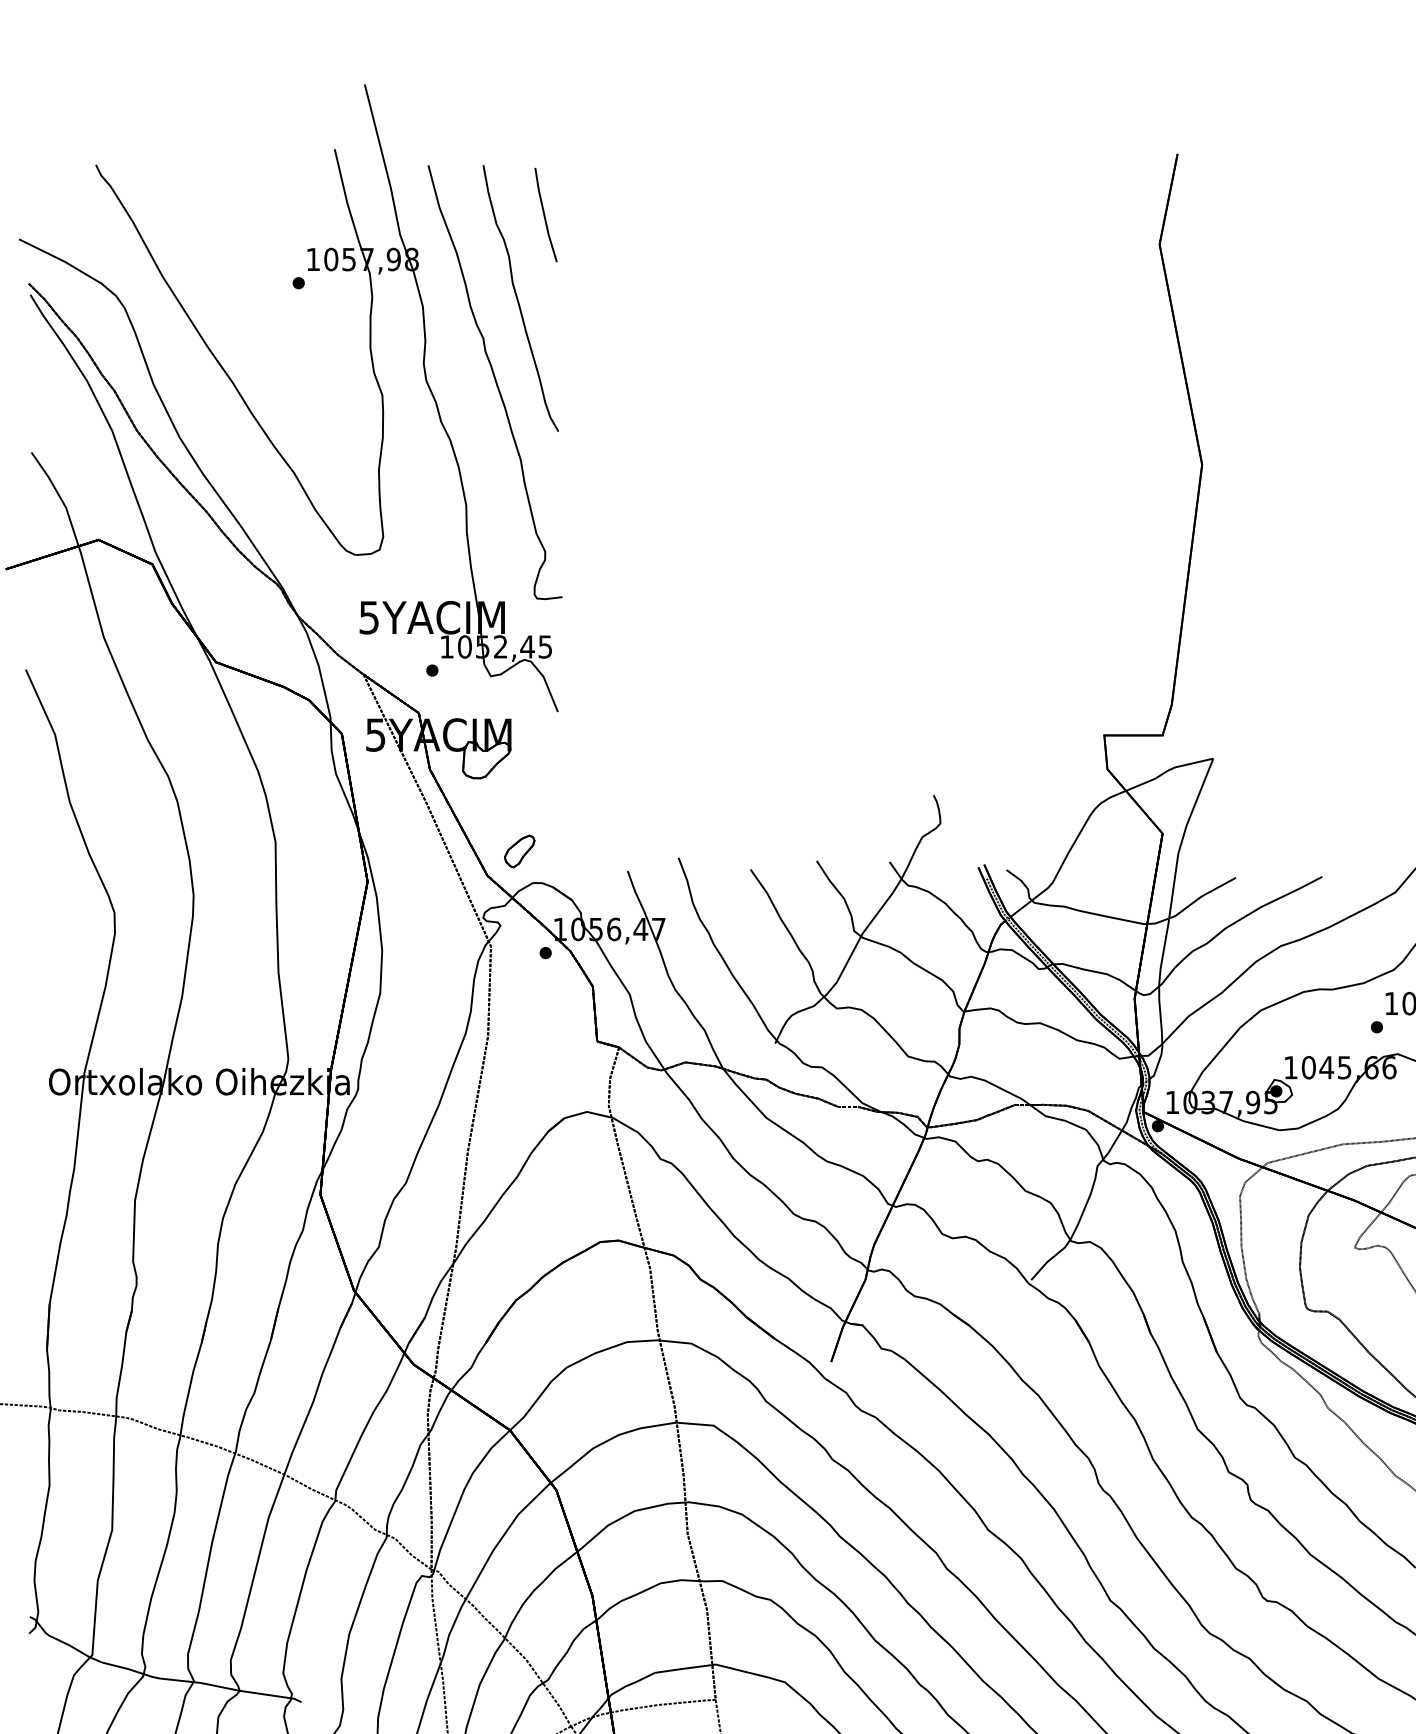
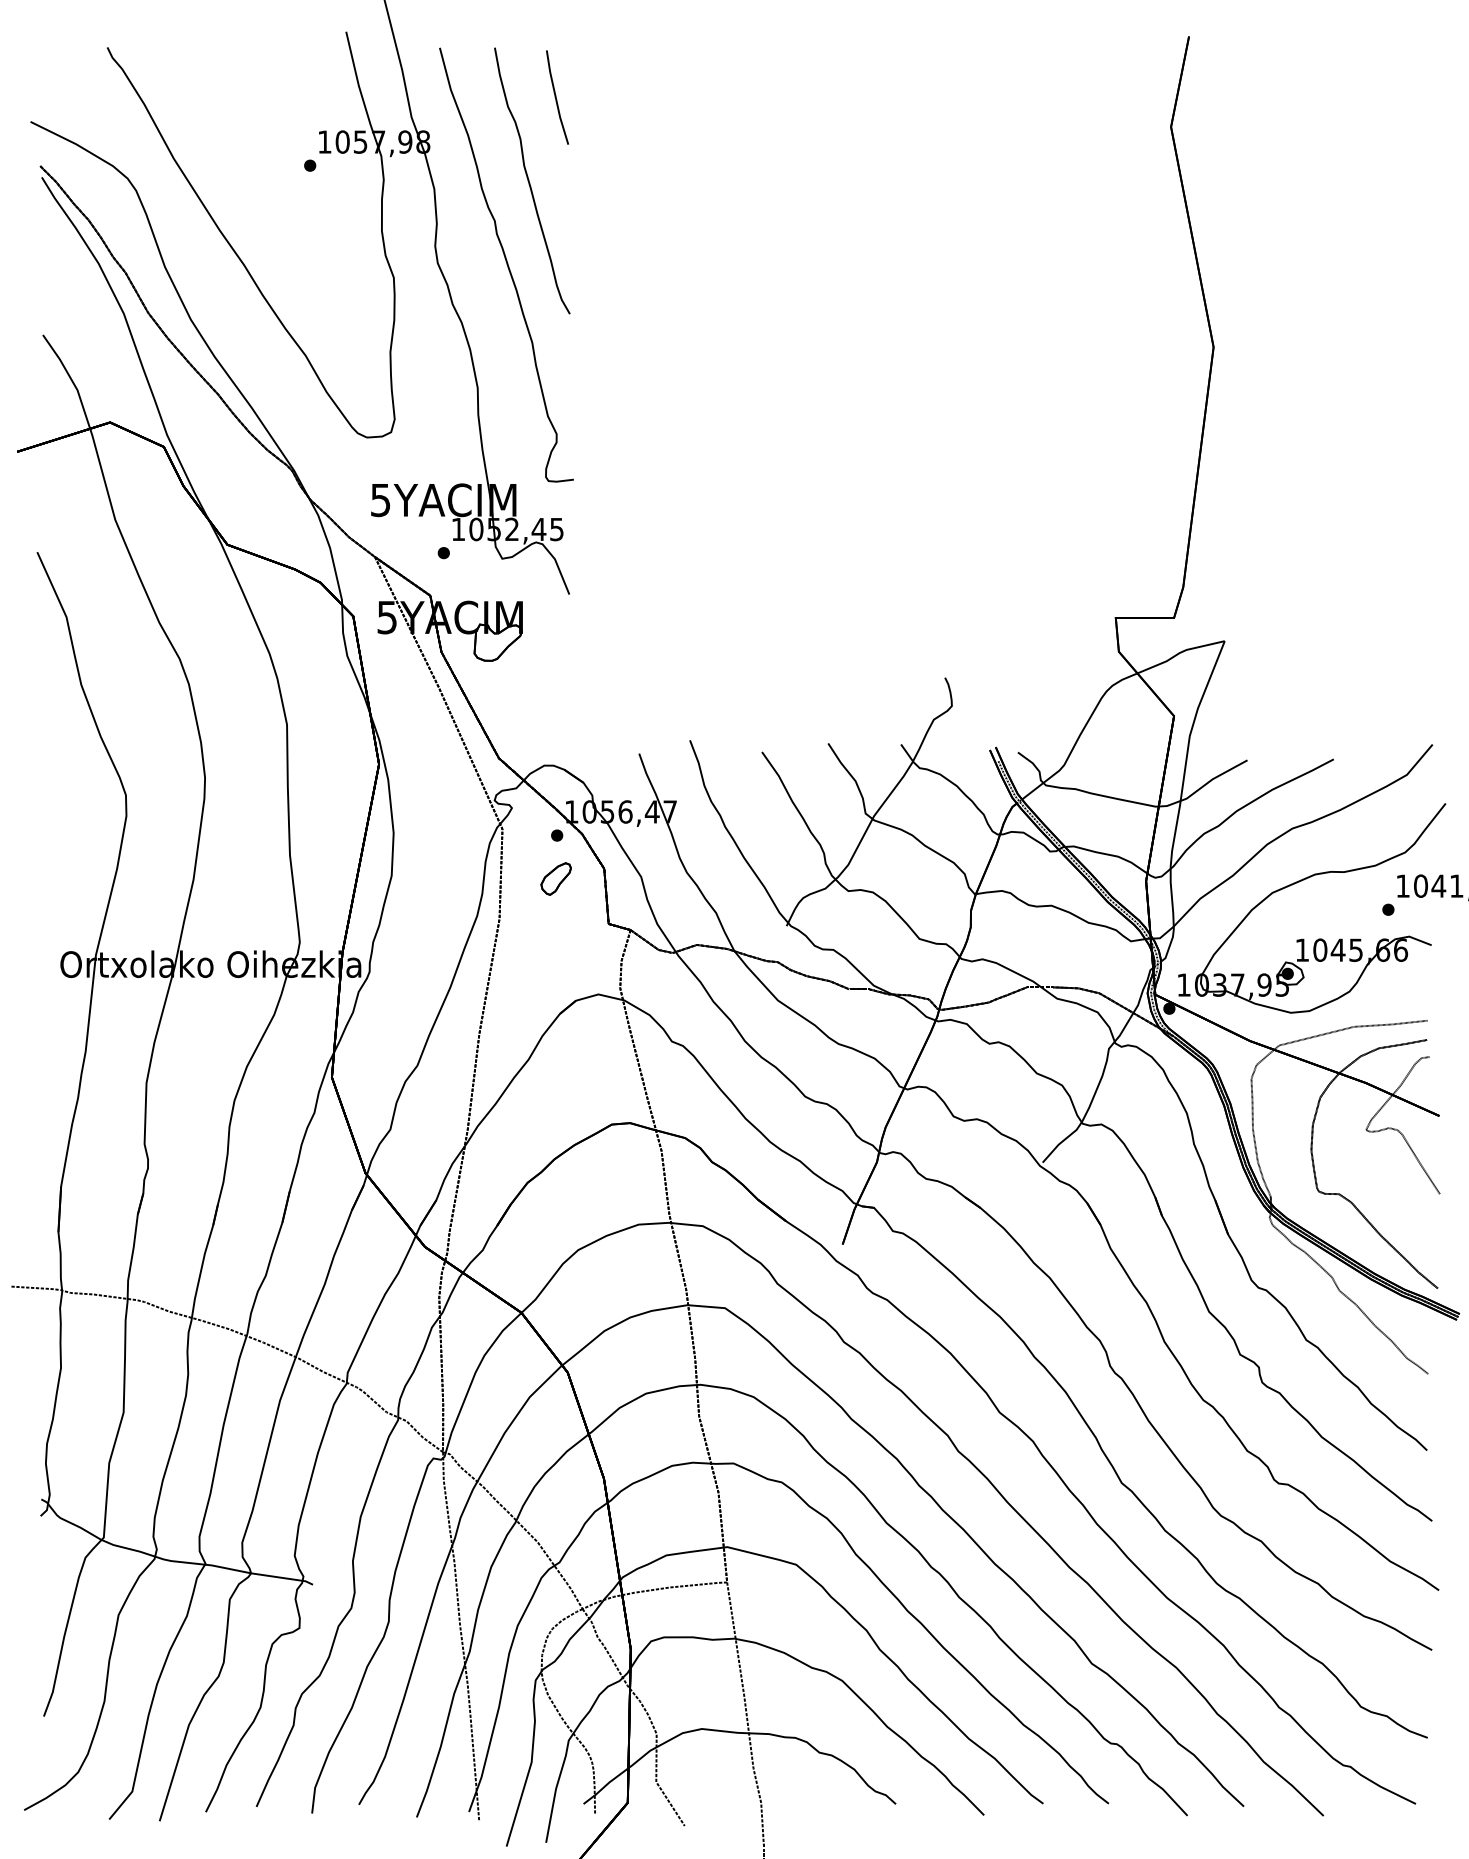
part: (519, 850) -> (555, 878), moved

